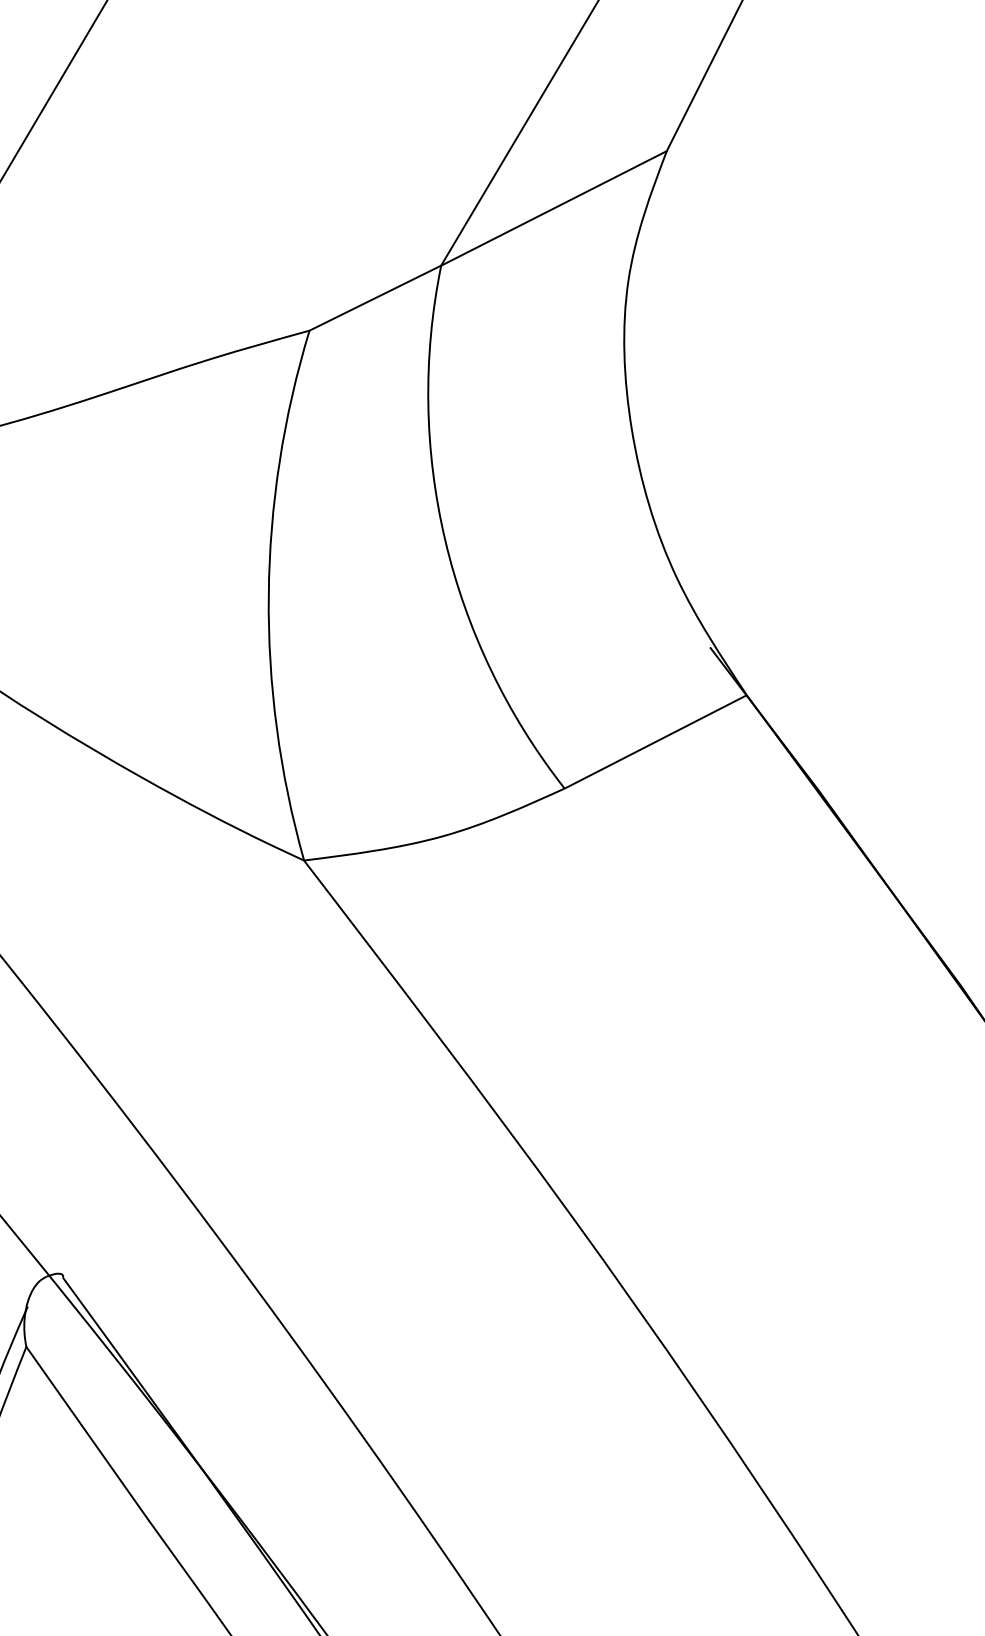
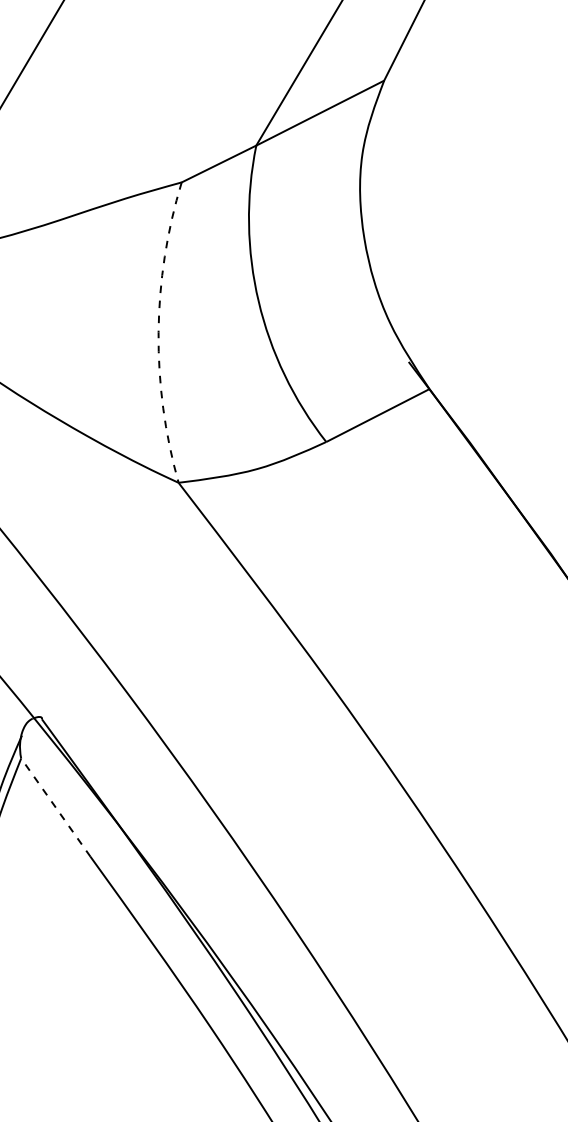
arc: (268, 595) -> (158, 332), solid -> dashed
line: (86, 1433) -> (55, 807), solid -> dashed

